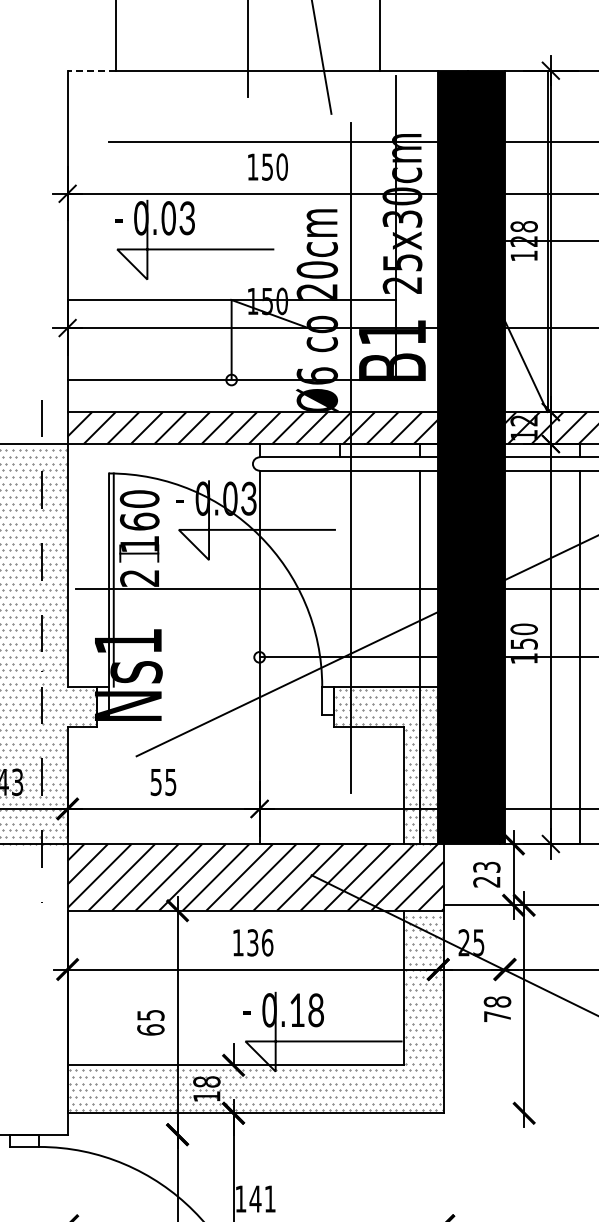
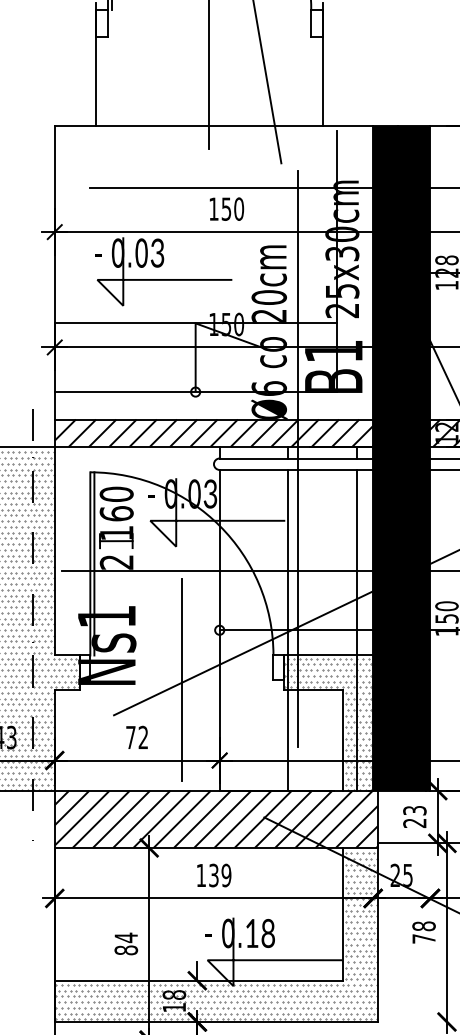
line: (91, 70) -> (75, 126), dashed -> solid
line: (339, 657) -> (288, 630), added
line: (215, 714) -> (181, 679), added
text: (163, 782) -> (137, 737), 55 -> 72
text: (267, 942) -> (226, 875), 136 -> 139
text: (150, 1022) -> (125, 943), 65 -> 84

